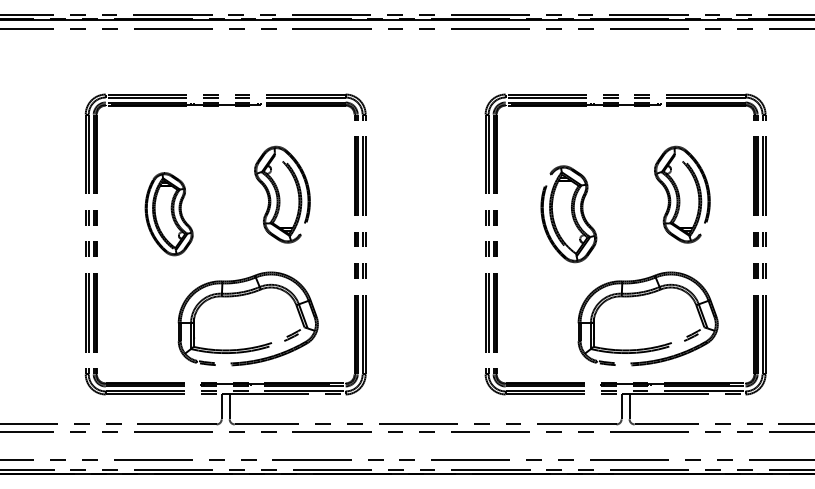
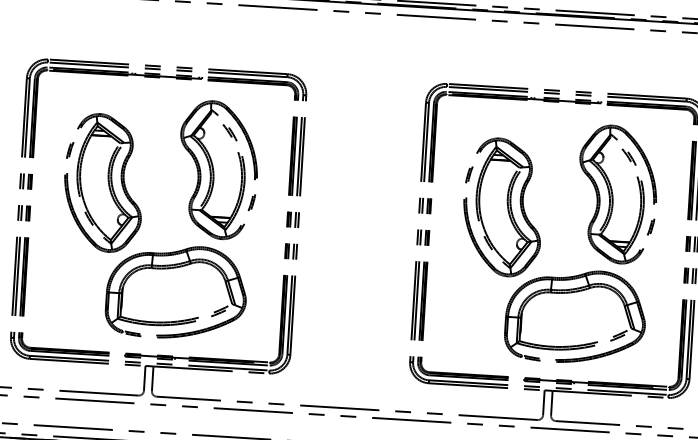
part: (282, 194) -> (218, 170), size x1.43
part: (682, 194) -> (617, 194), size x1.43
part: (169, 213) -> (104, 182), size x1.67
part: (568, 213) -> (502, 206), size x1.43

